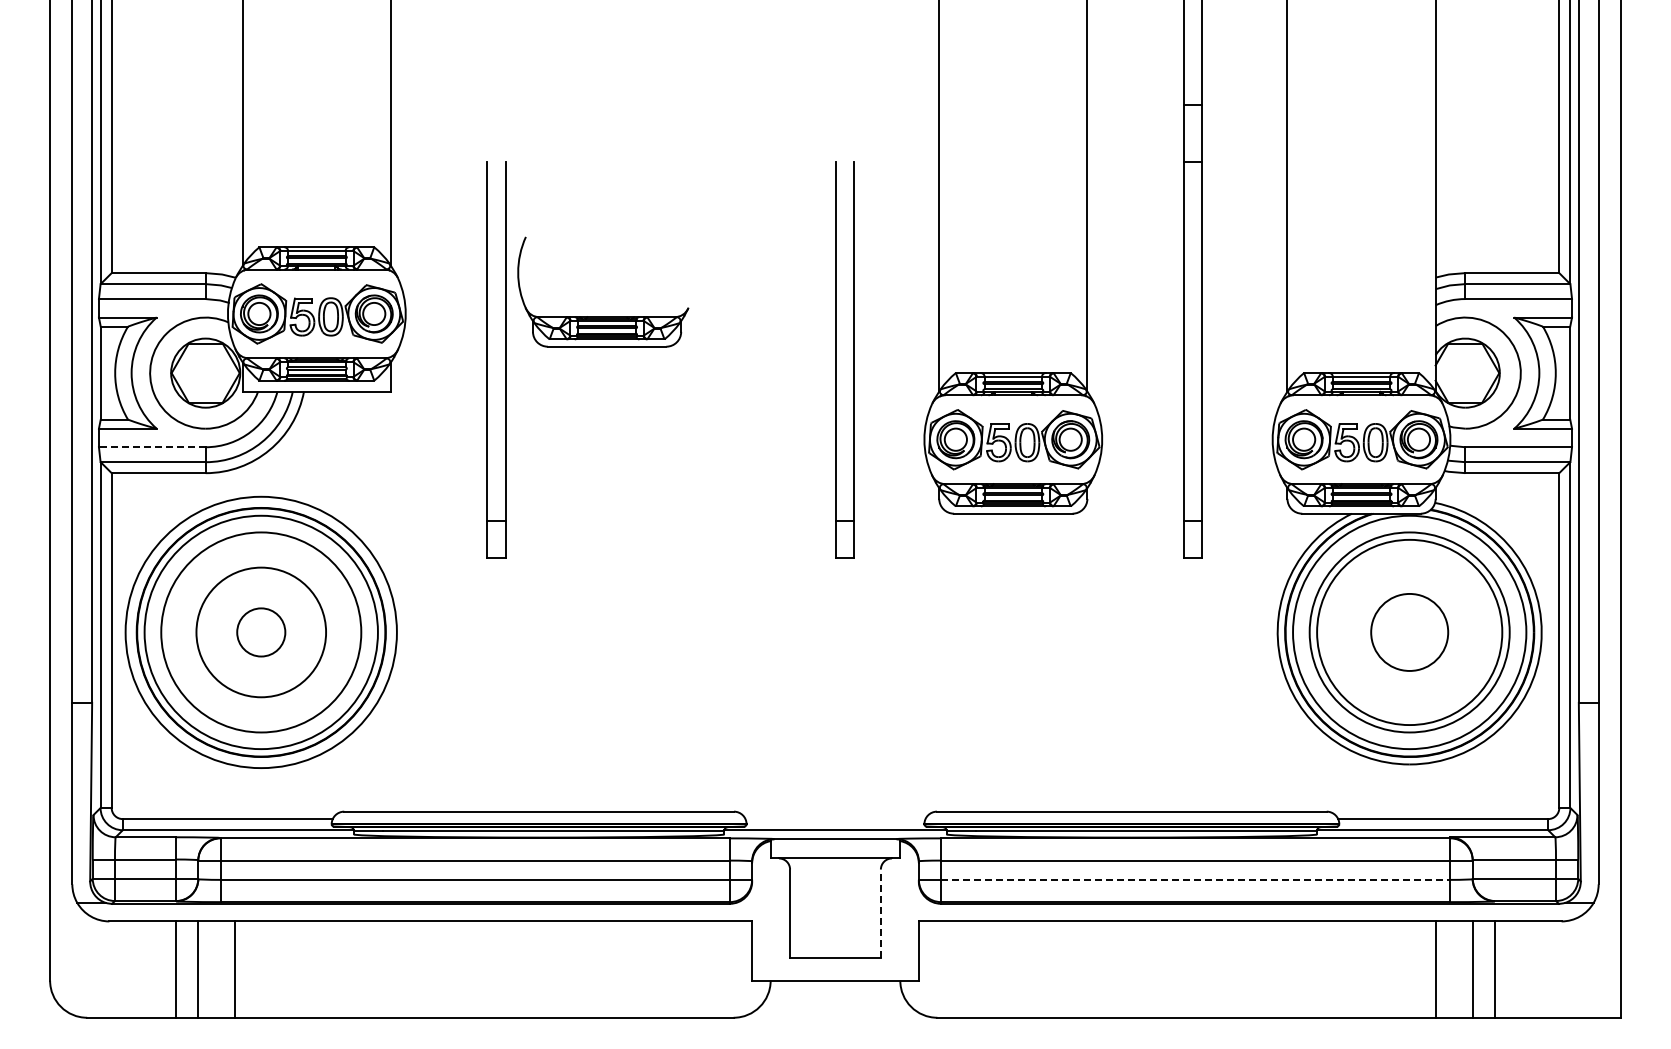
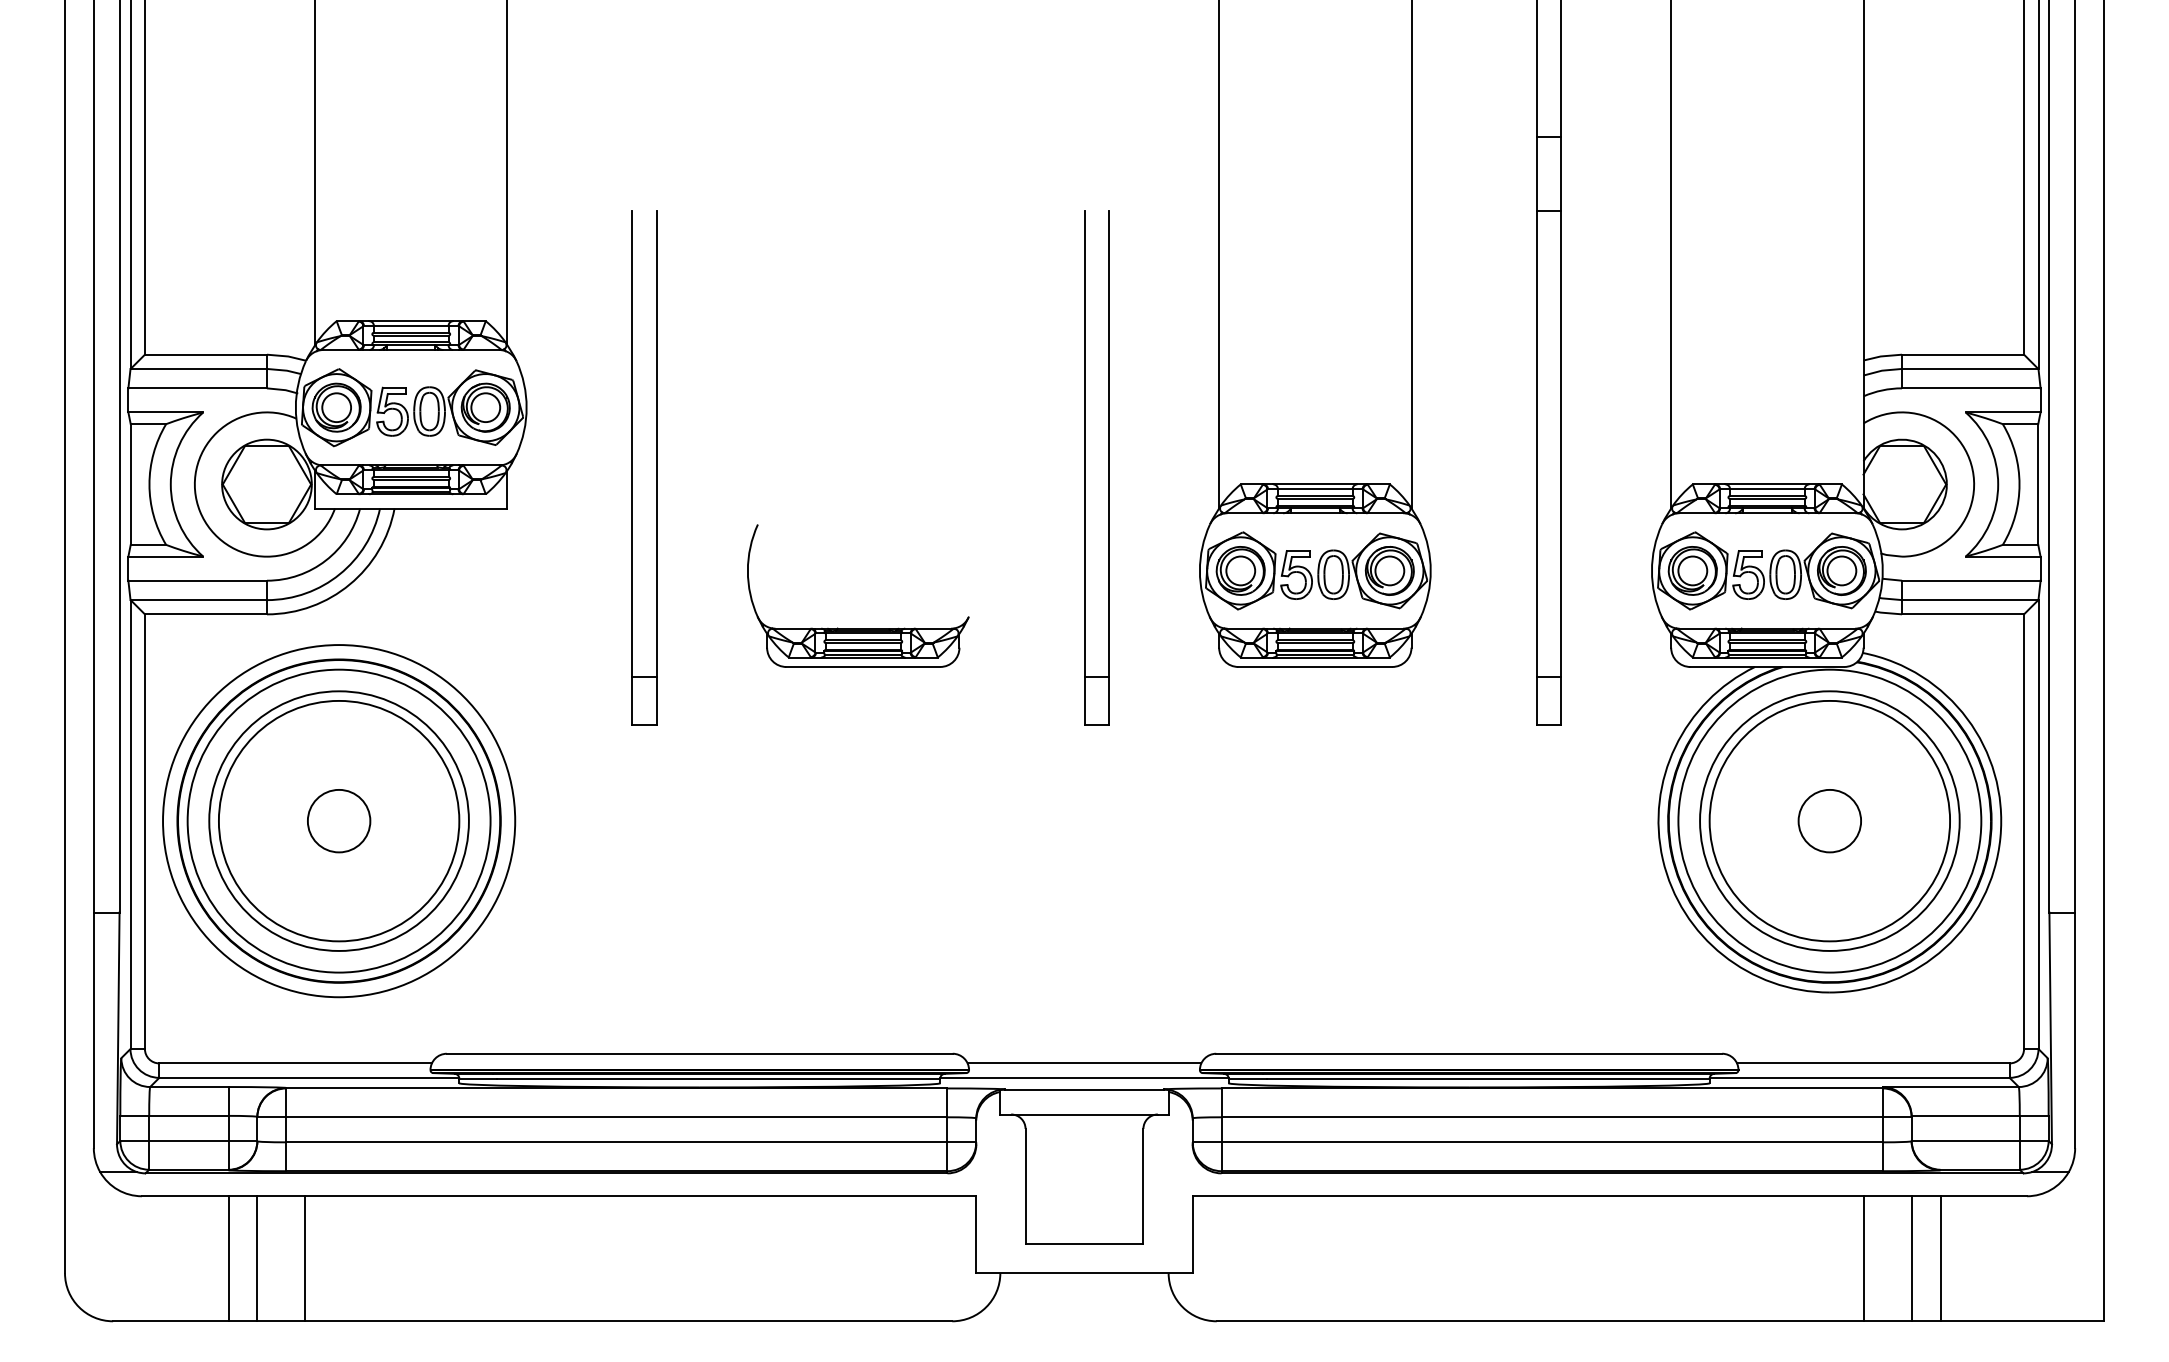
part: (603, 316) -> (858, 627), moved
line: (151, 447) -> (196, 581), dashed -> solid
circle: (260, 632) -> (338, 821), size x1.43
circle: (1409, 632) -> (1829, 821), size x0.62
line: (835, 819) -> (1084, 1063), added
line: (1195, 879) -> (1551, 1141), dashed -> solid
line: (880, 913) -> (1142, 1185), dashed -> solid

